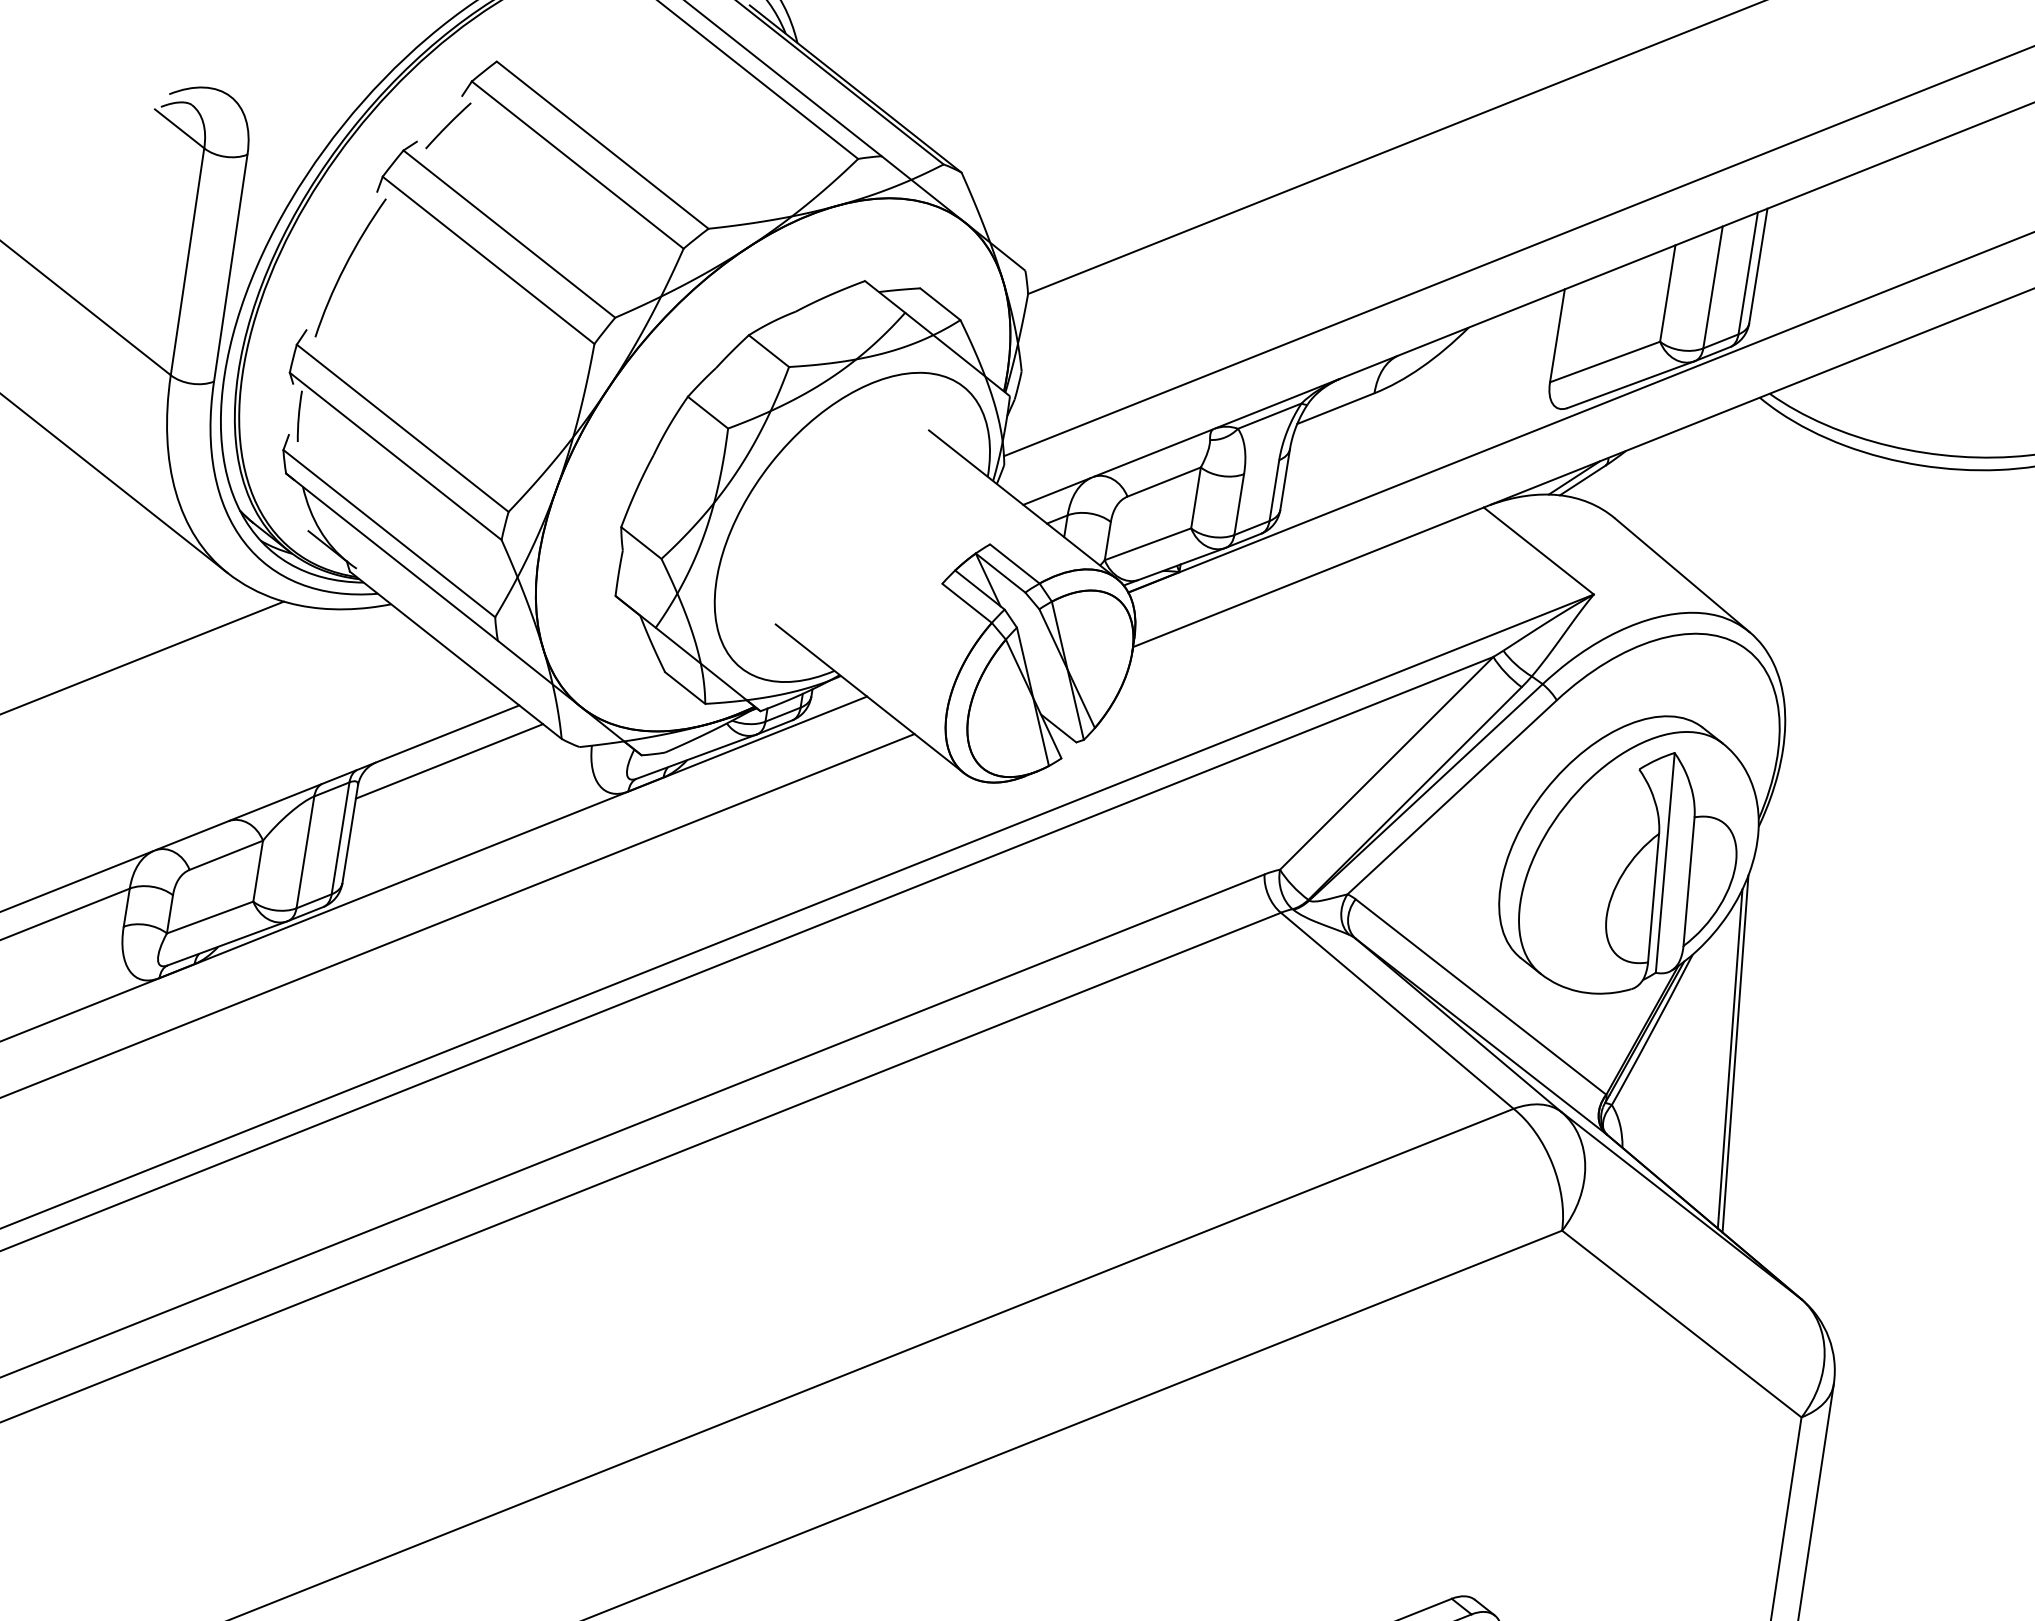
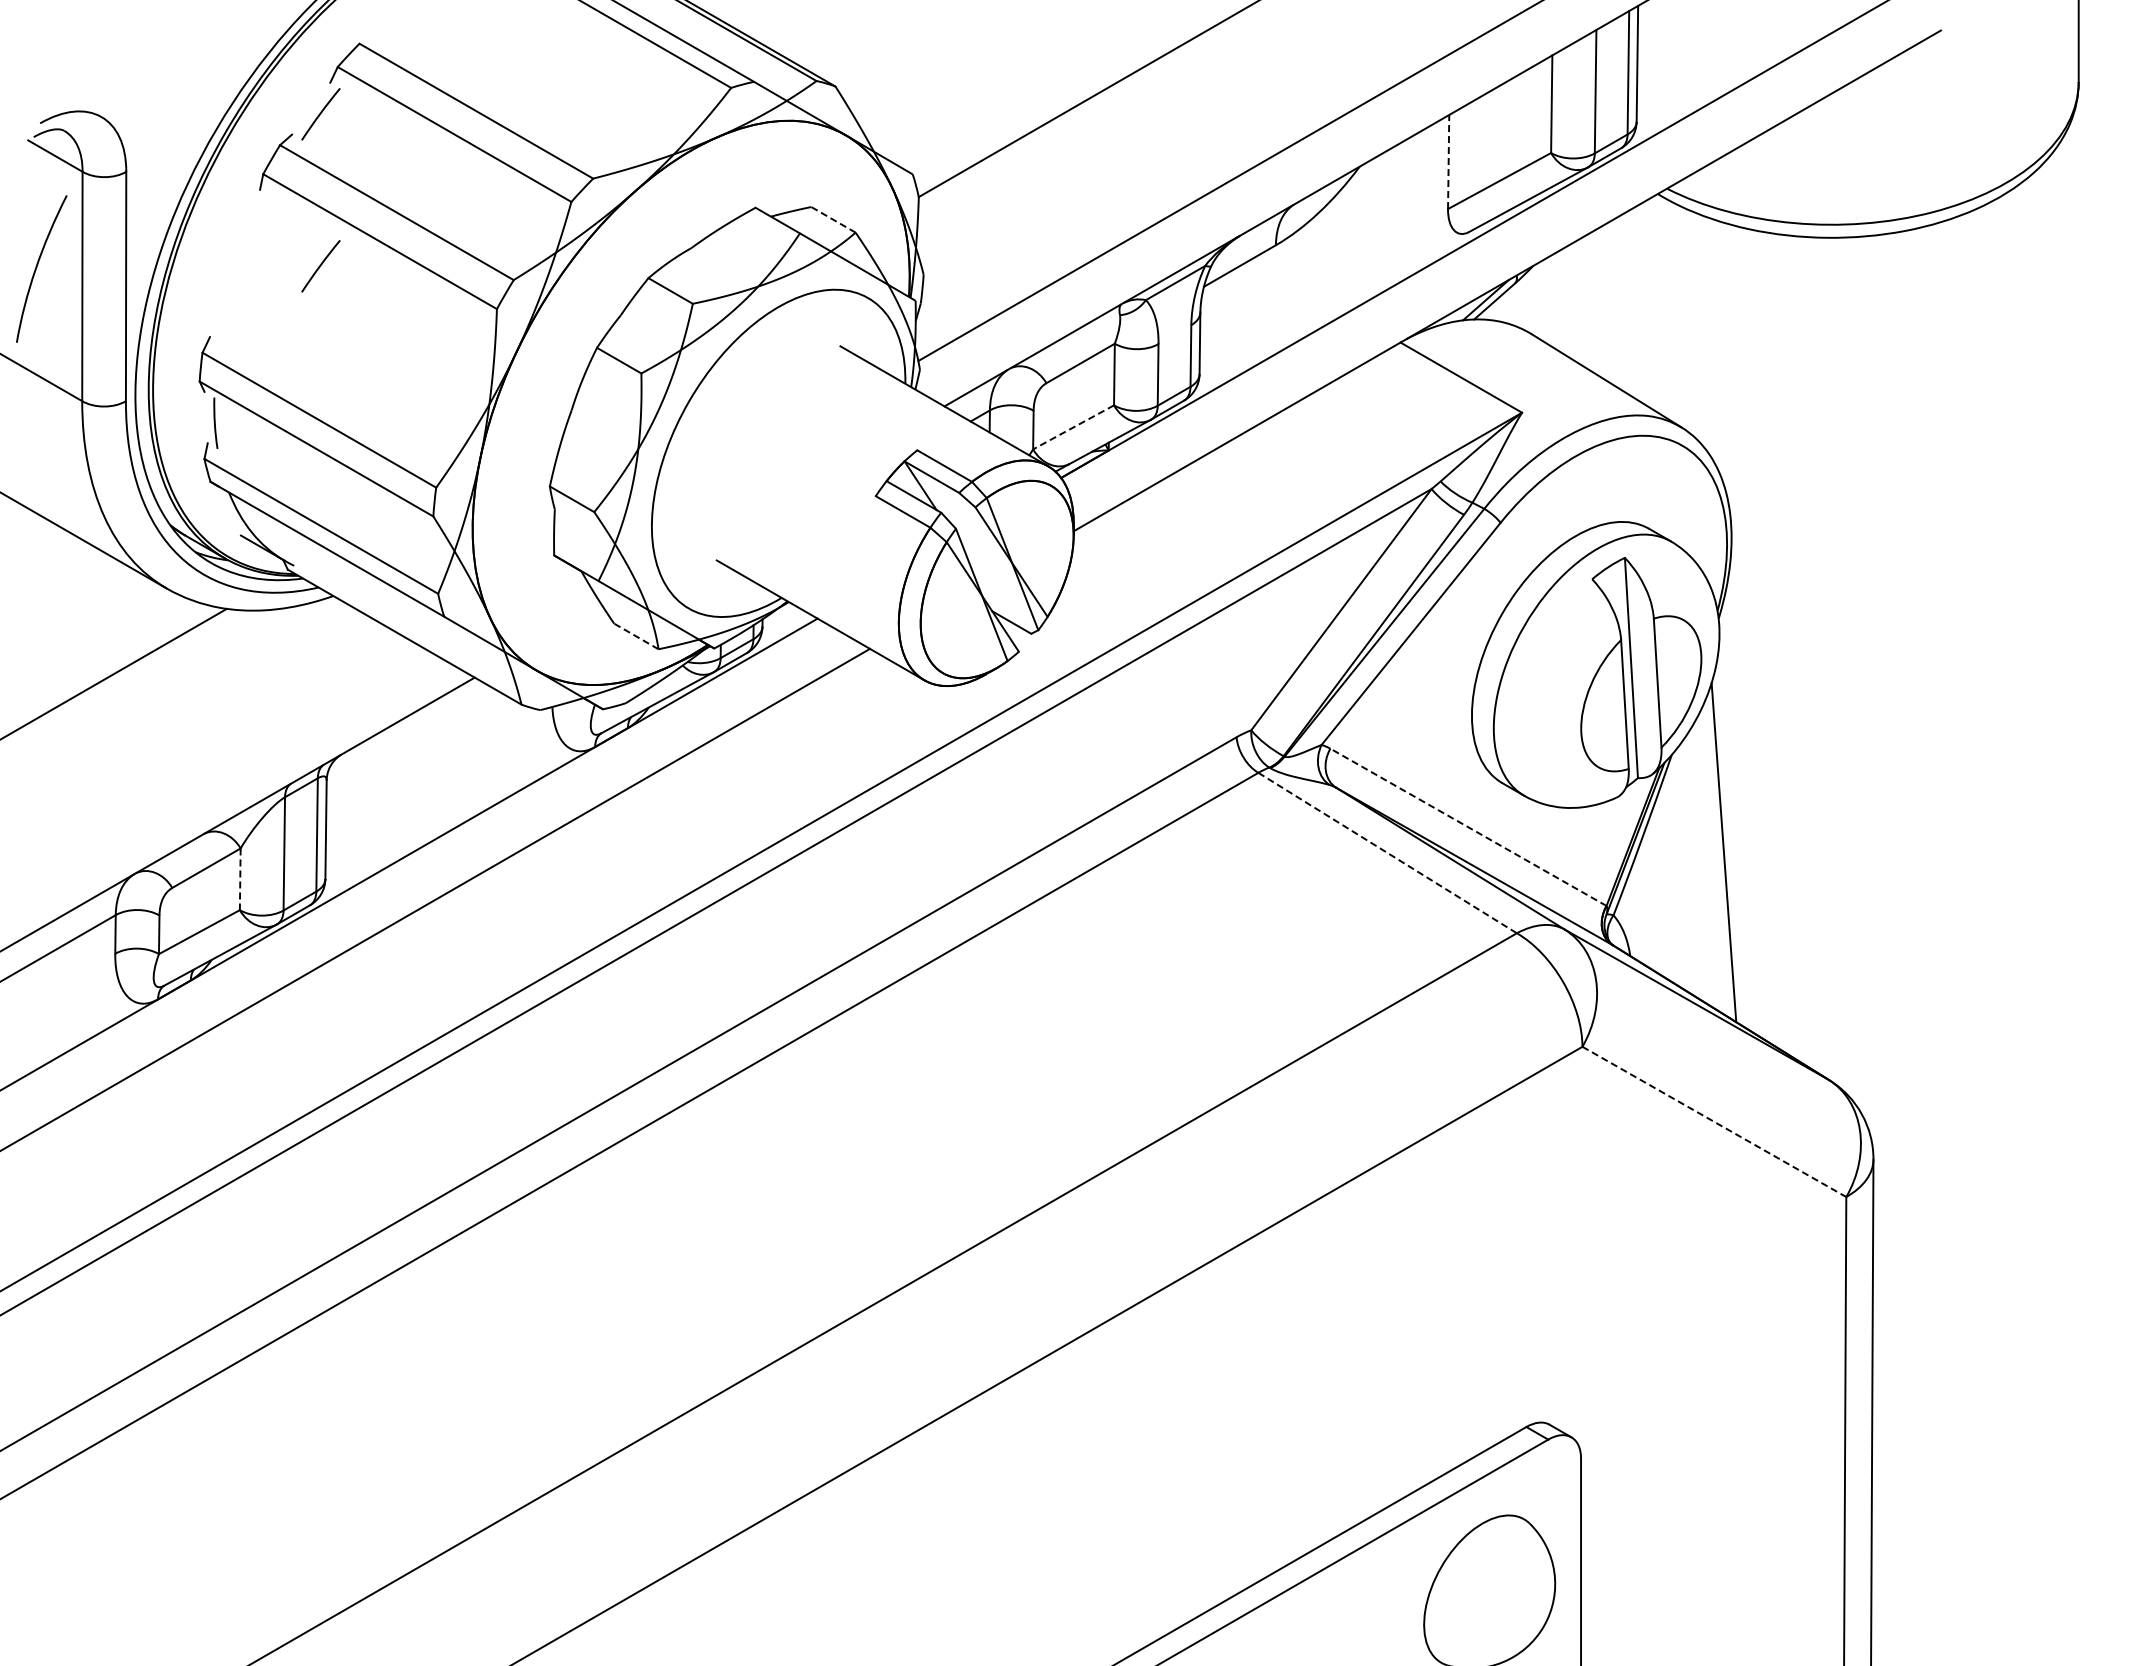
curve: (346, 265) -> (37, 267), moved
line: (426, 276) -> (320, 266), added
line: (940, 303) -> (833, 219), solid -> dashed
line: (1557, 335) -> (1448, 161), solid -> dashed
line: (1147, 544) -> (1073, 427), solid -> dashed
line: (685, 688) -> (636, 636), solid -> dashed
line: (449, 760) -> (413, 742), removed
line: (258, 871) -> (240, 879), solid -> dashed
line: (1481, 997) -> (1468, 827), solid -> dashed
line: (1398, 1011) -> (1388, 853), solid -> dashed
line: (1735, 1053) -> (1728, 846), removed
line: (1681, 1323) -> (1714, 1121), solid -> dashed

